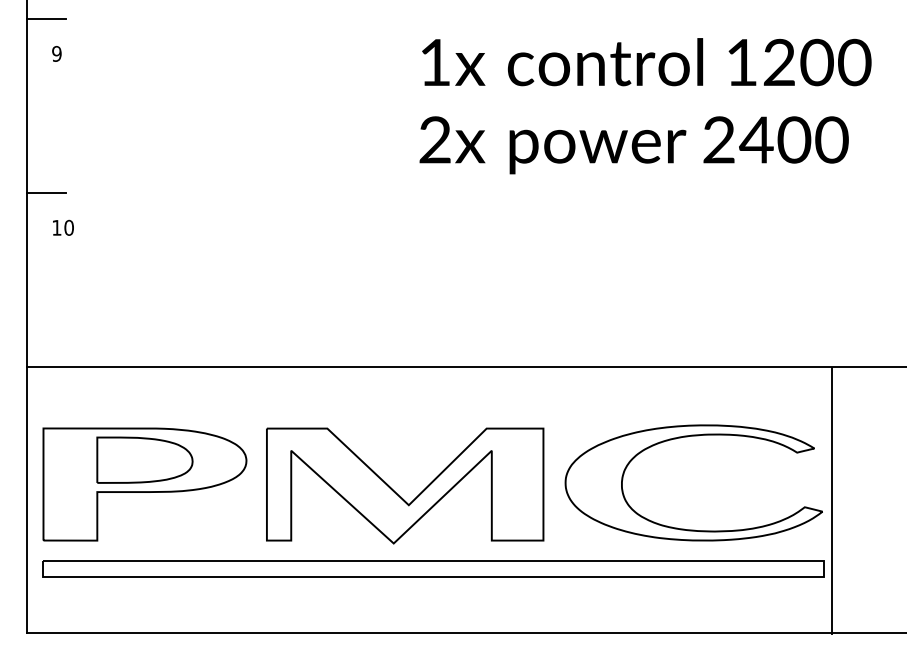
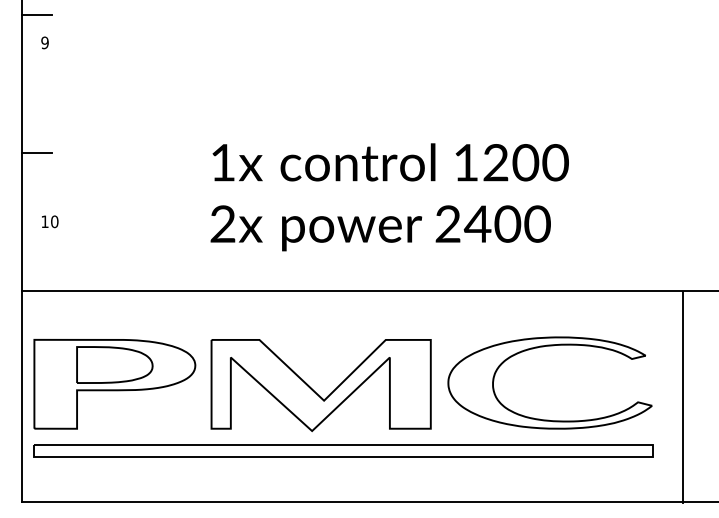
text: (645, 106) -> (389, 197), moved
text: (63, 227) -> (50, 221), moved
line: (831, 501) -> (682, 397), moved

